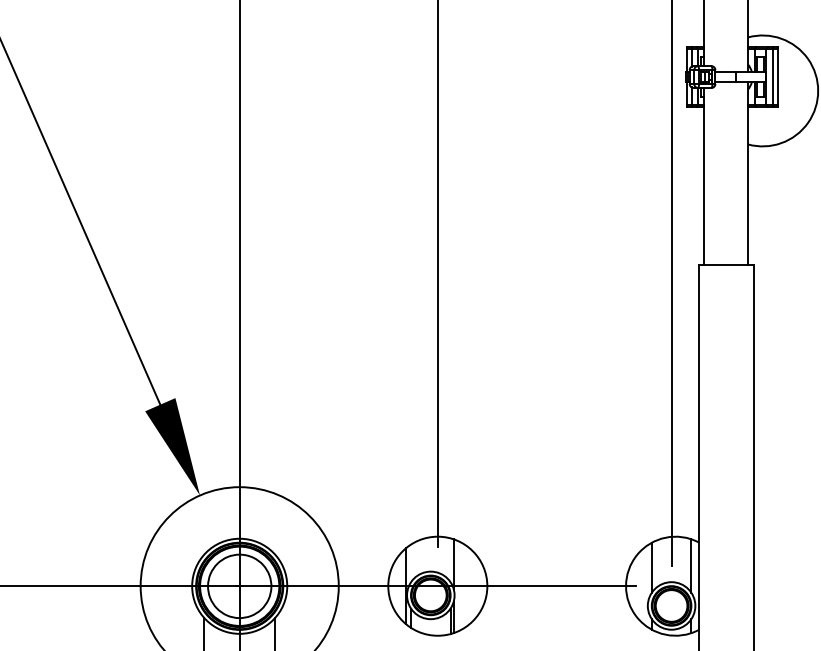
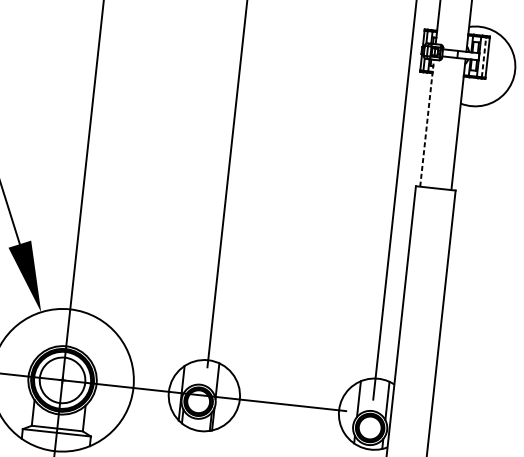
line: (773, 77) -> (484, 57), solid -> dashed
line: (704, 176) -> (427, 123), solid -> dashed

